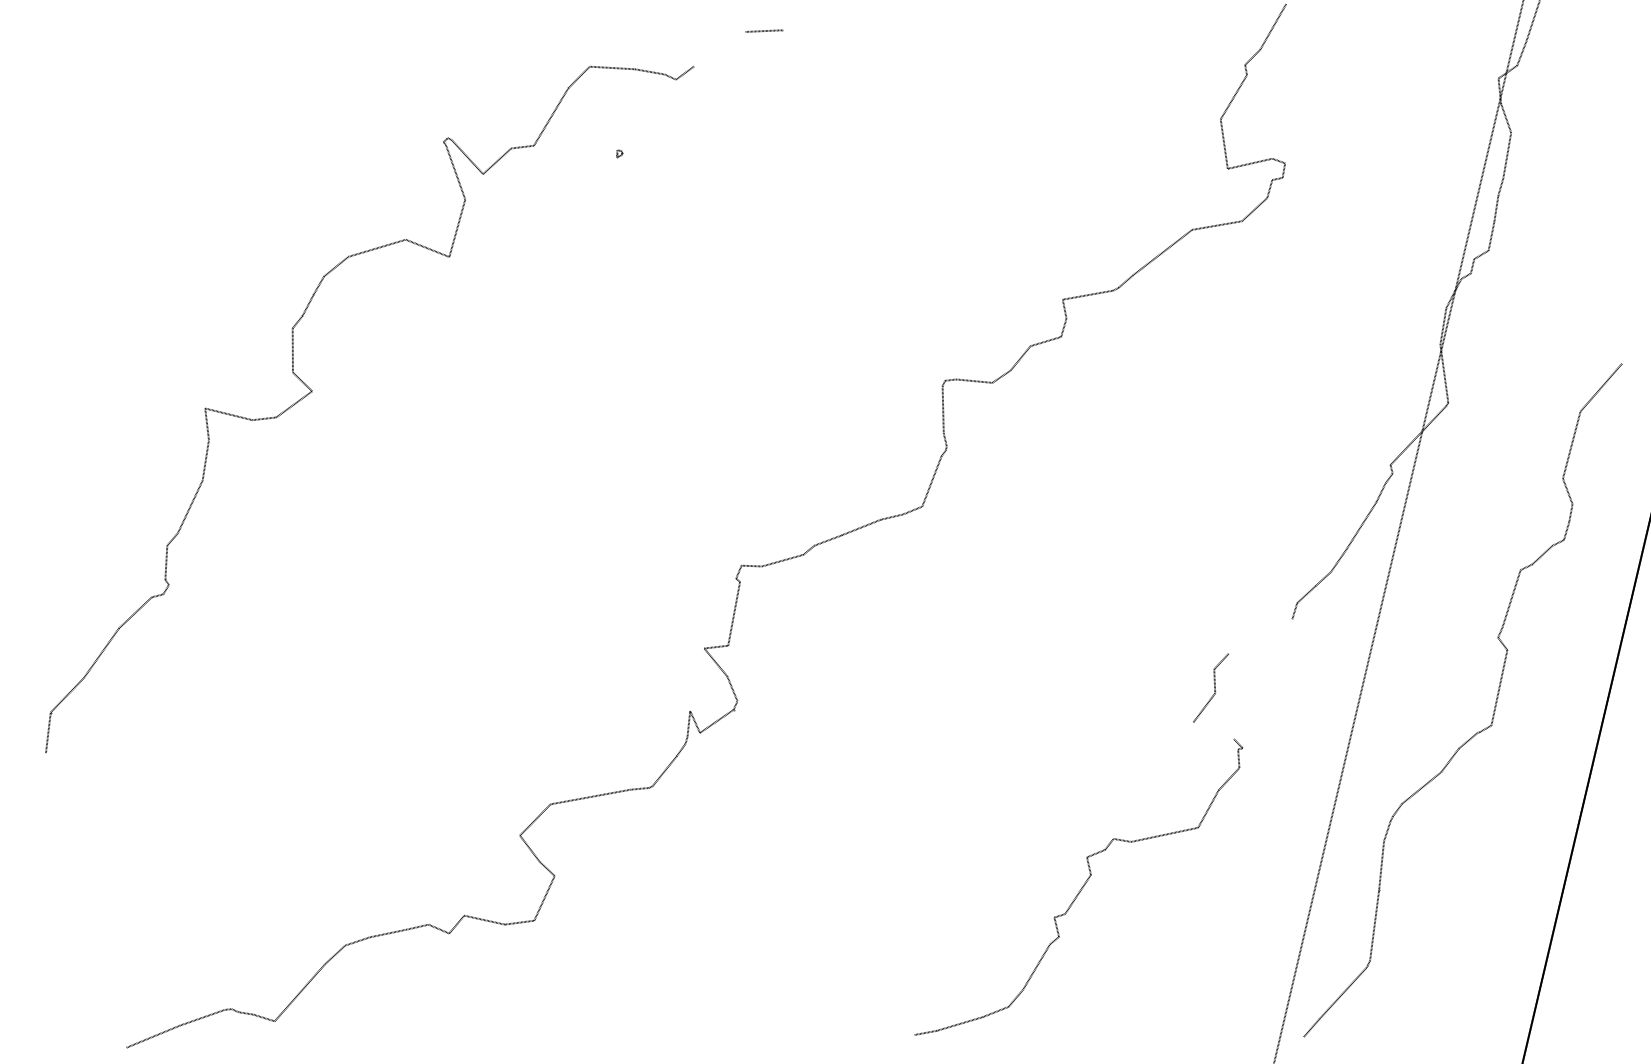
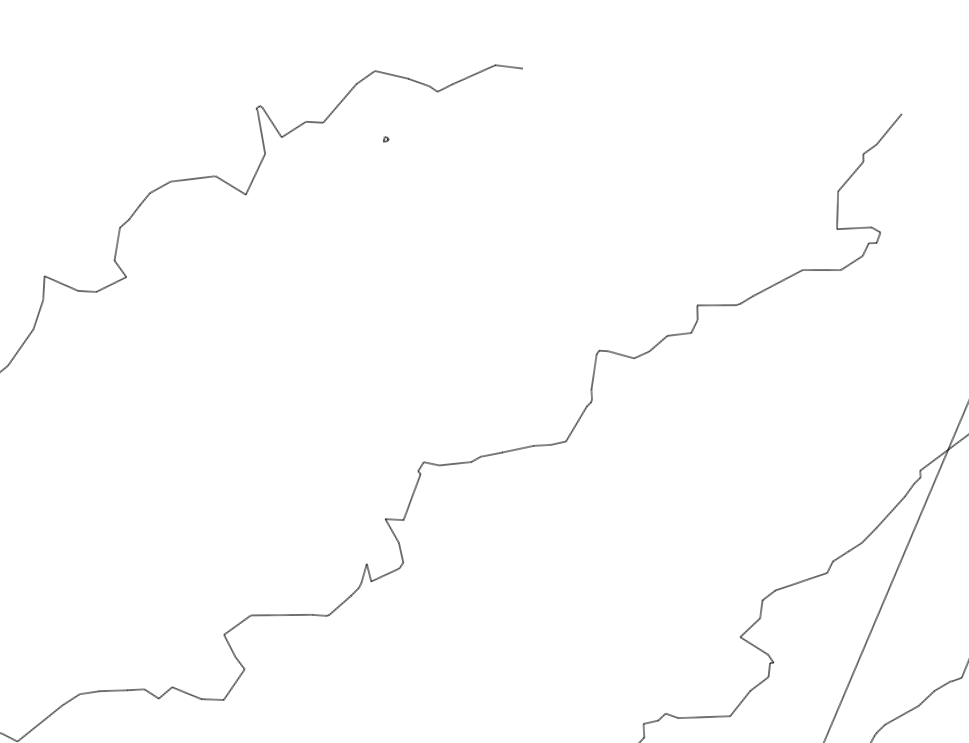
line: (719, 48) -> (473, 74), added
line: (1260, 636) -> (801, 581), added
line: (1213, 730) -> (754, 645), added

